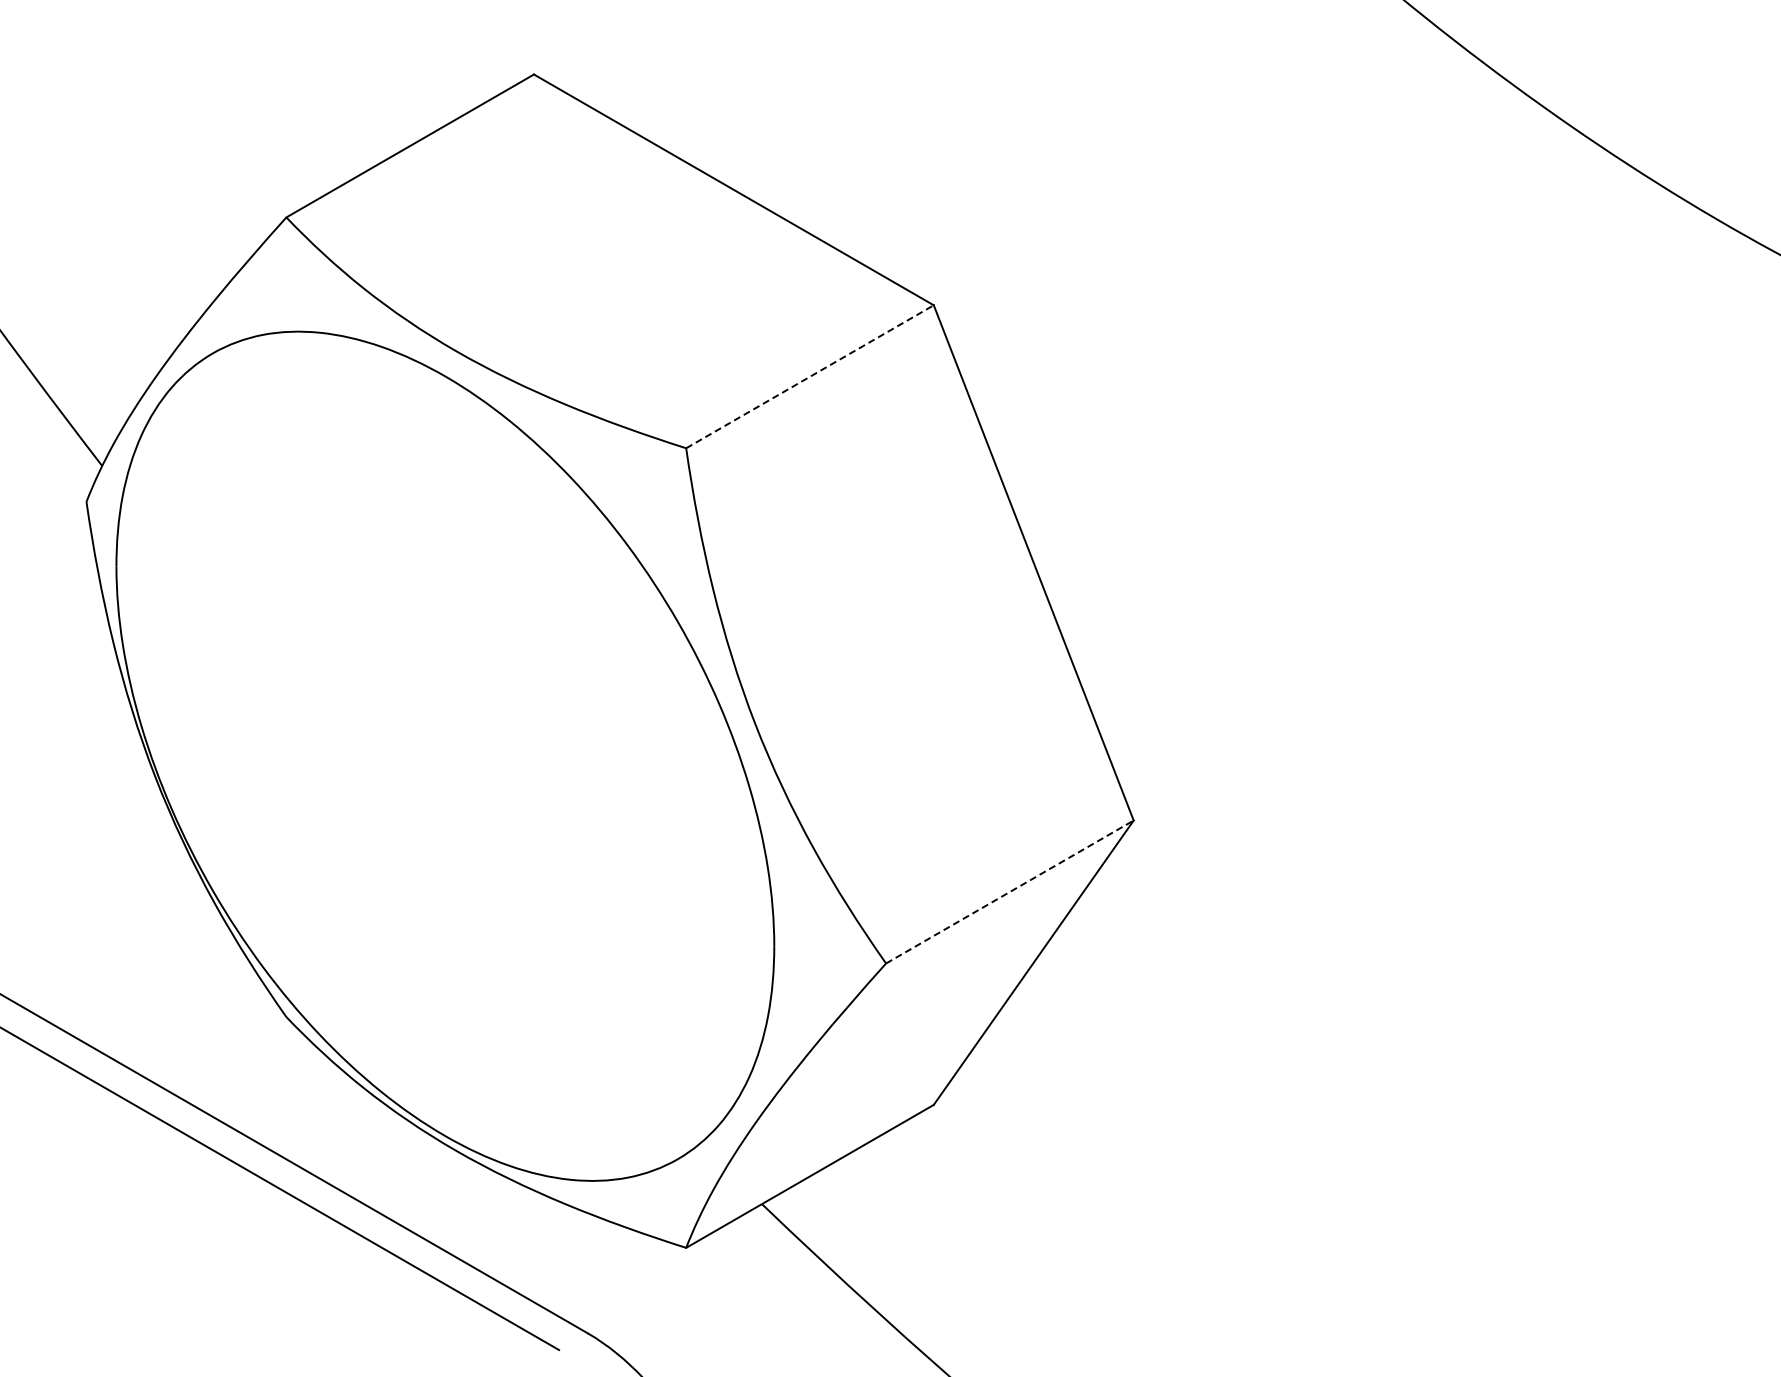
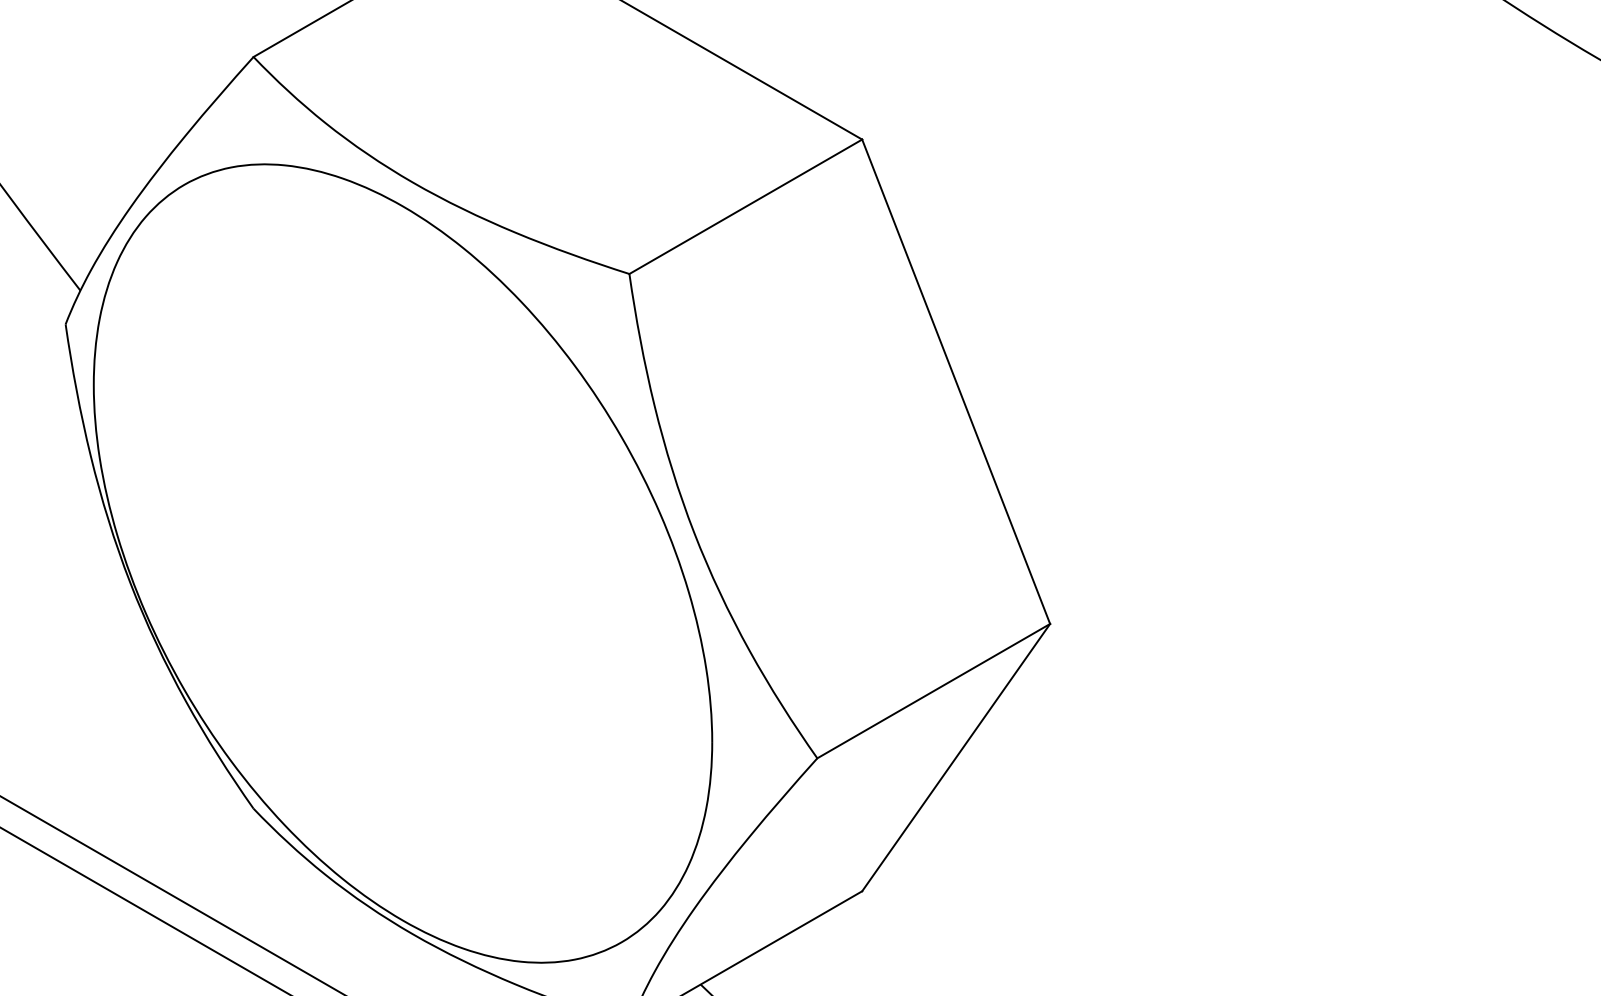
line: (810, 376) -> (746, 206), dashed -> solid
line: (1009, 892) -> (933, 691), dashed -> solid

